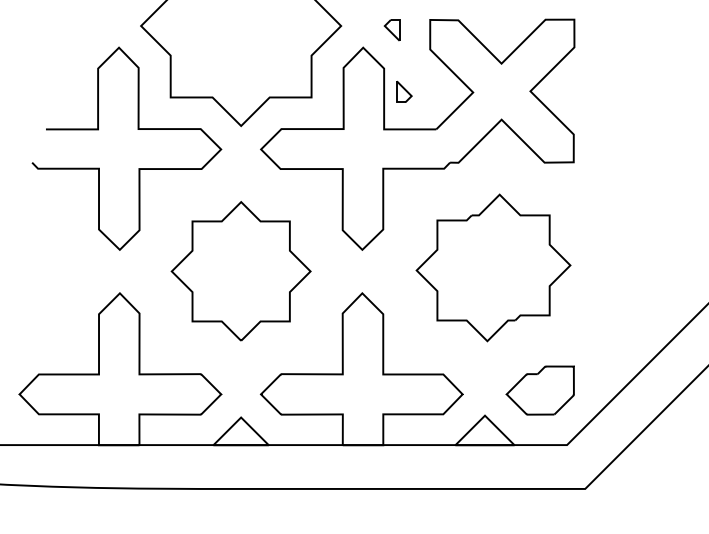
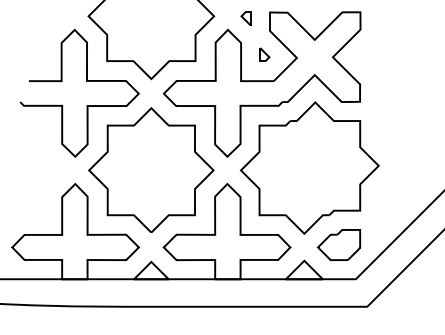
part: (403, 91) -> (264, 54), moved
part: (493, 267) -> (309, 167), size x1.43
part: (241, 270) -> (151, 169), size x1.43

